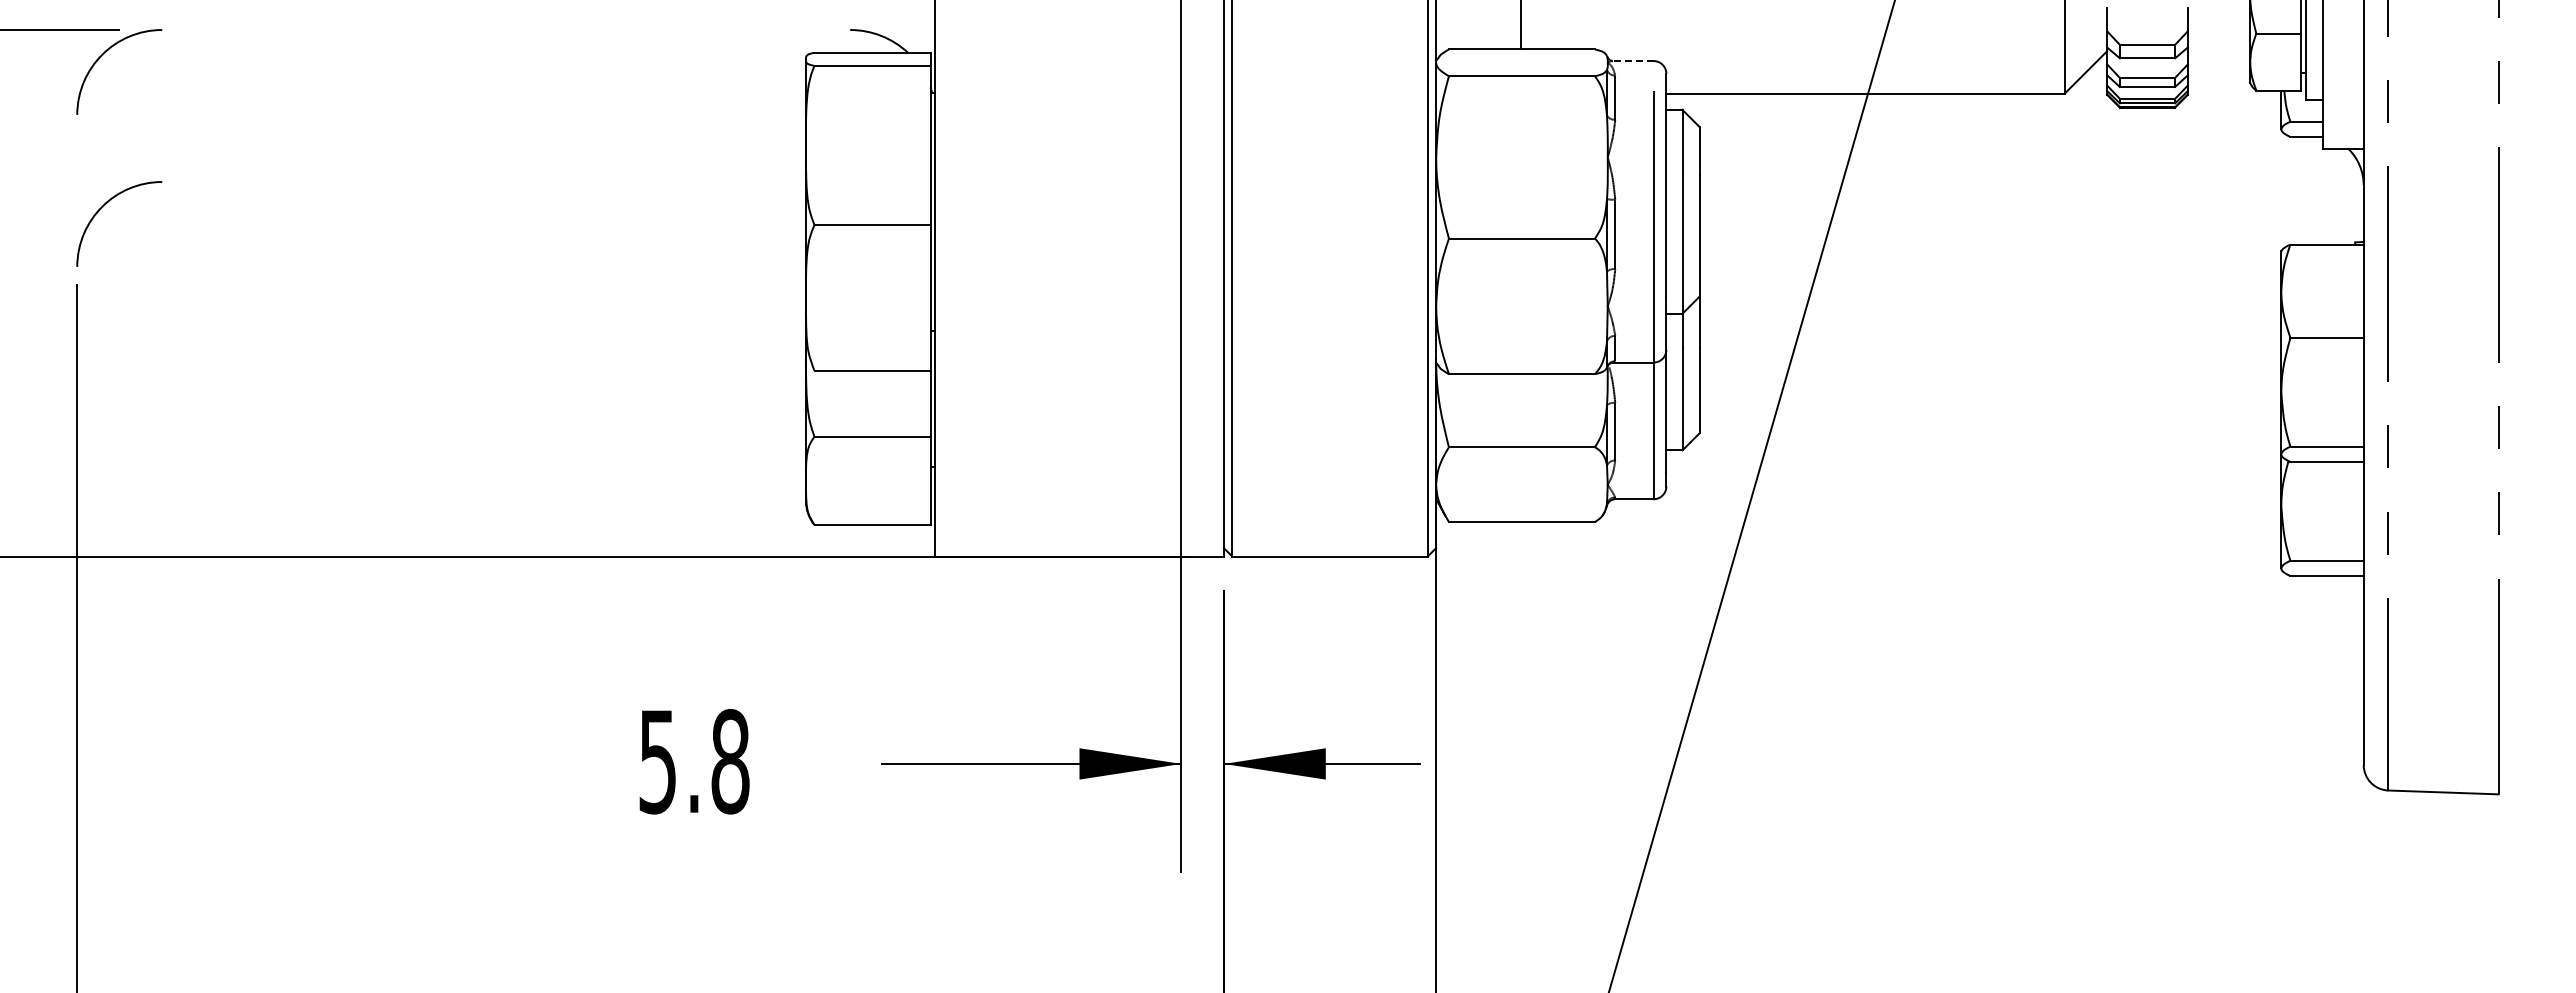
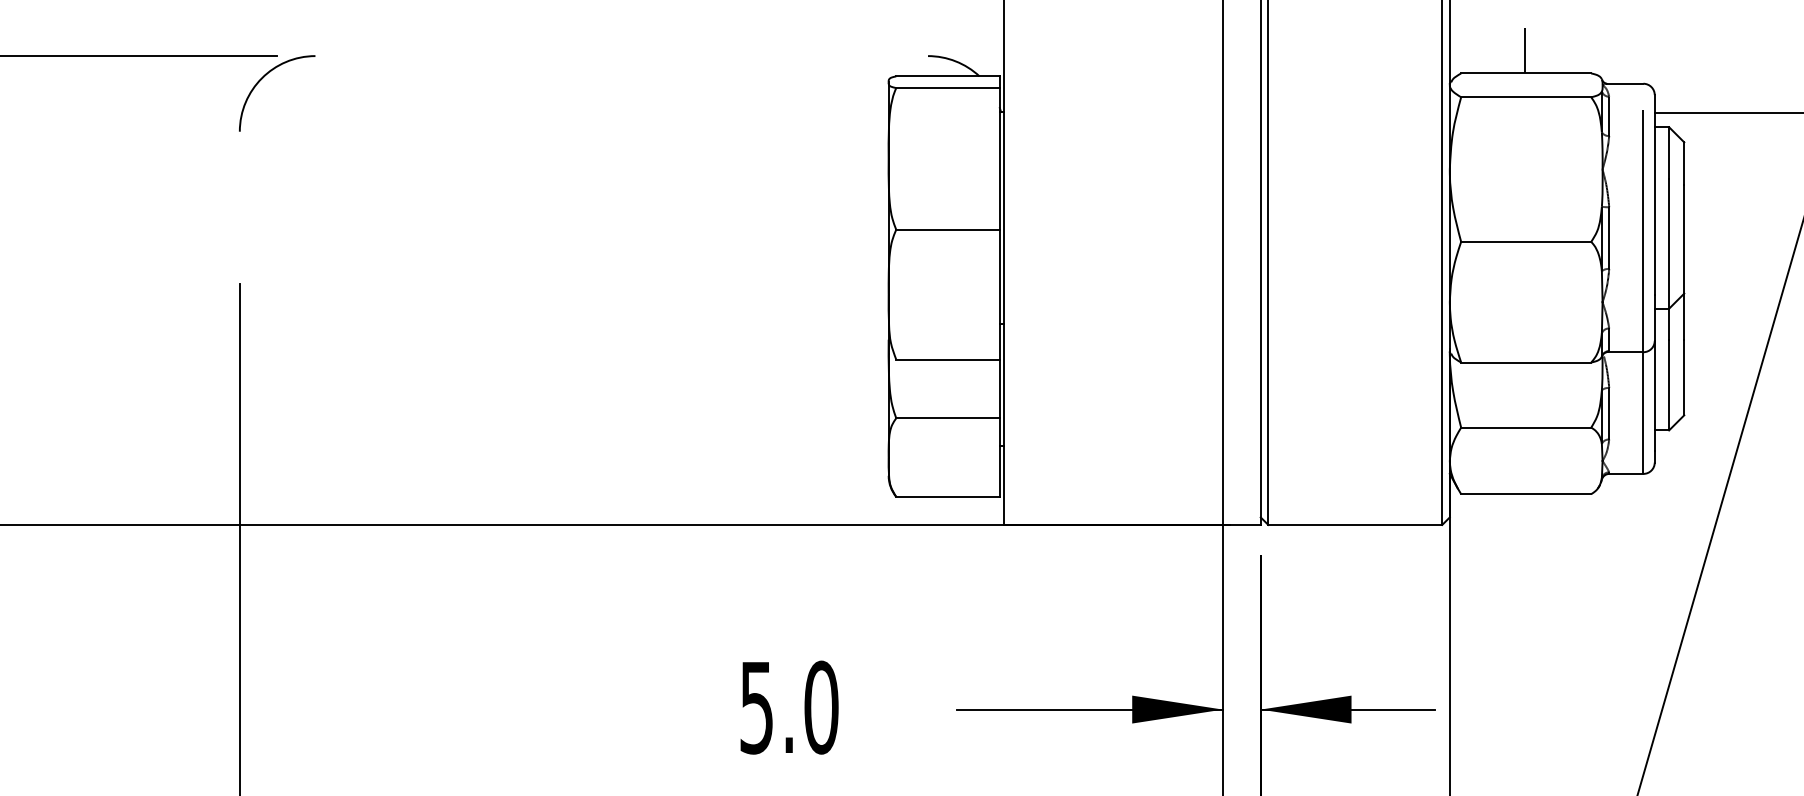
line: (1632, 61) -> (1624, 84), dashed -> solid
arc: (106, 204) -> (265, 211), removed
text: (730, 761) -> (821, 707), 5.8 -> 5.0

